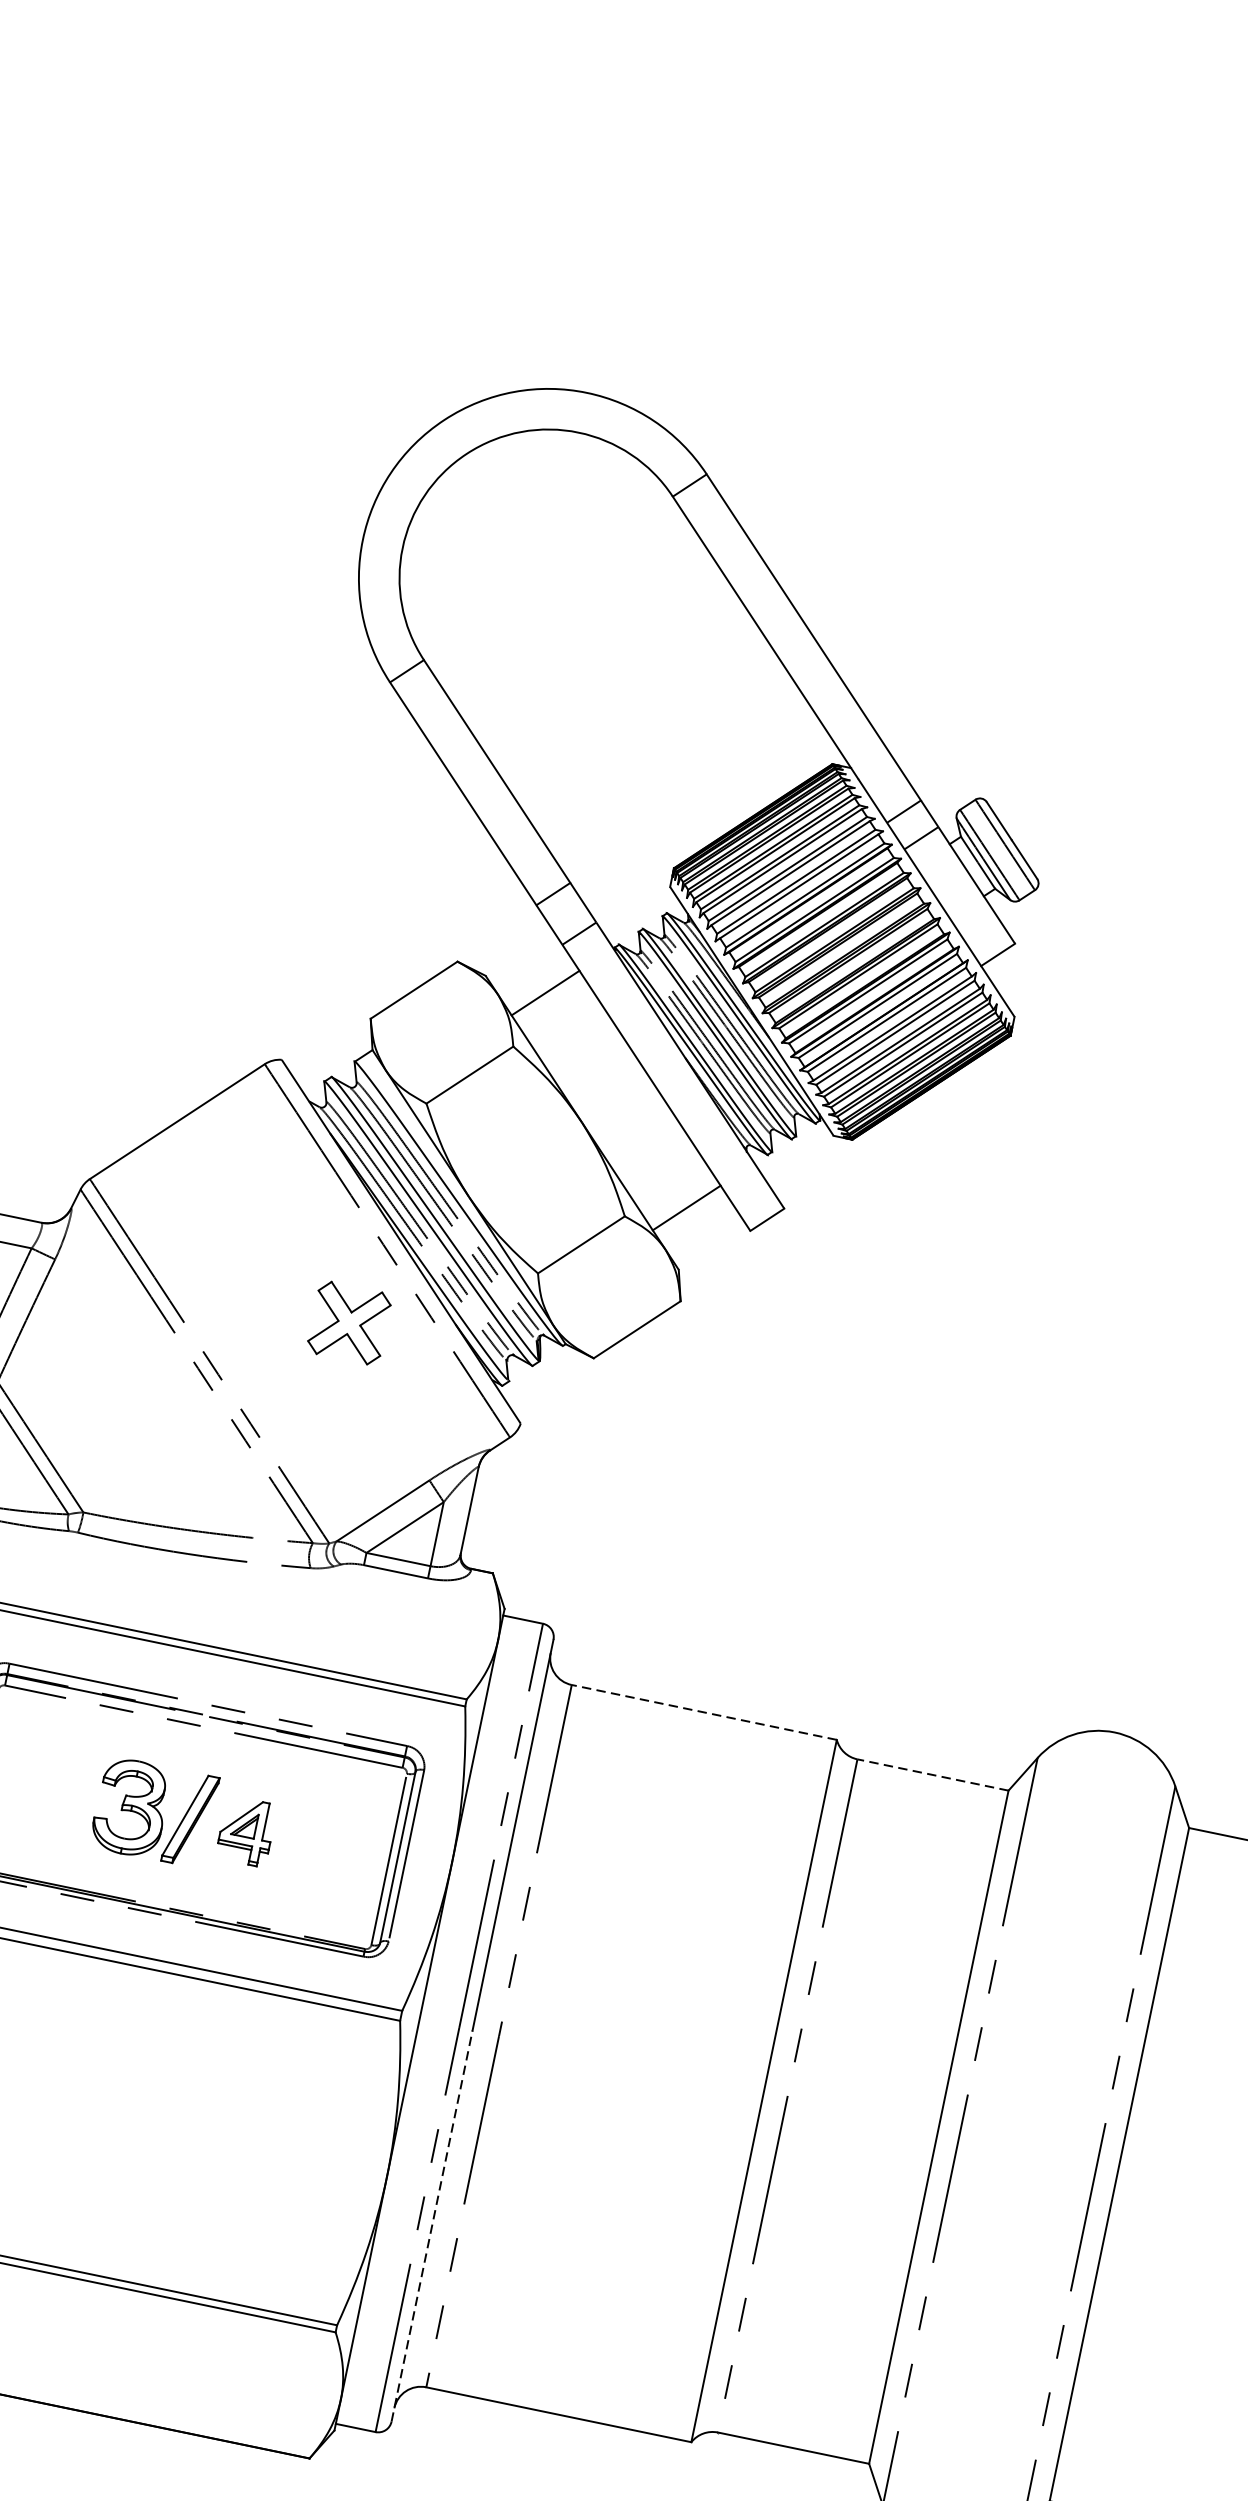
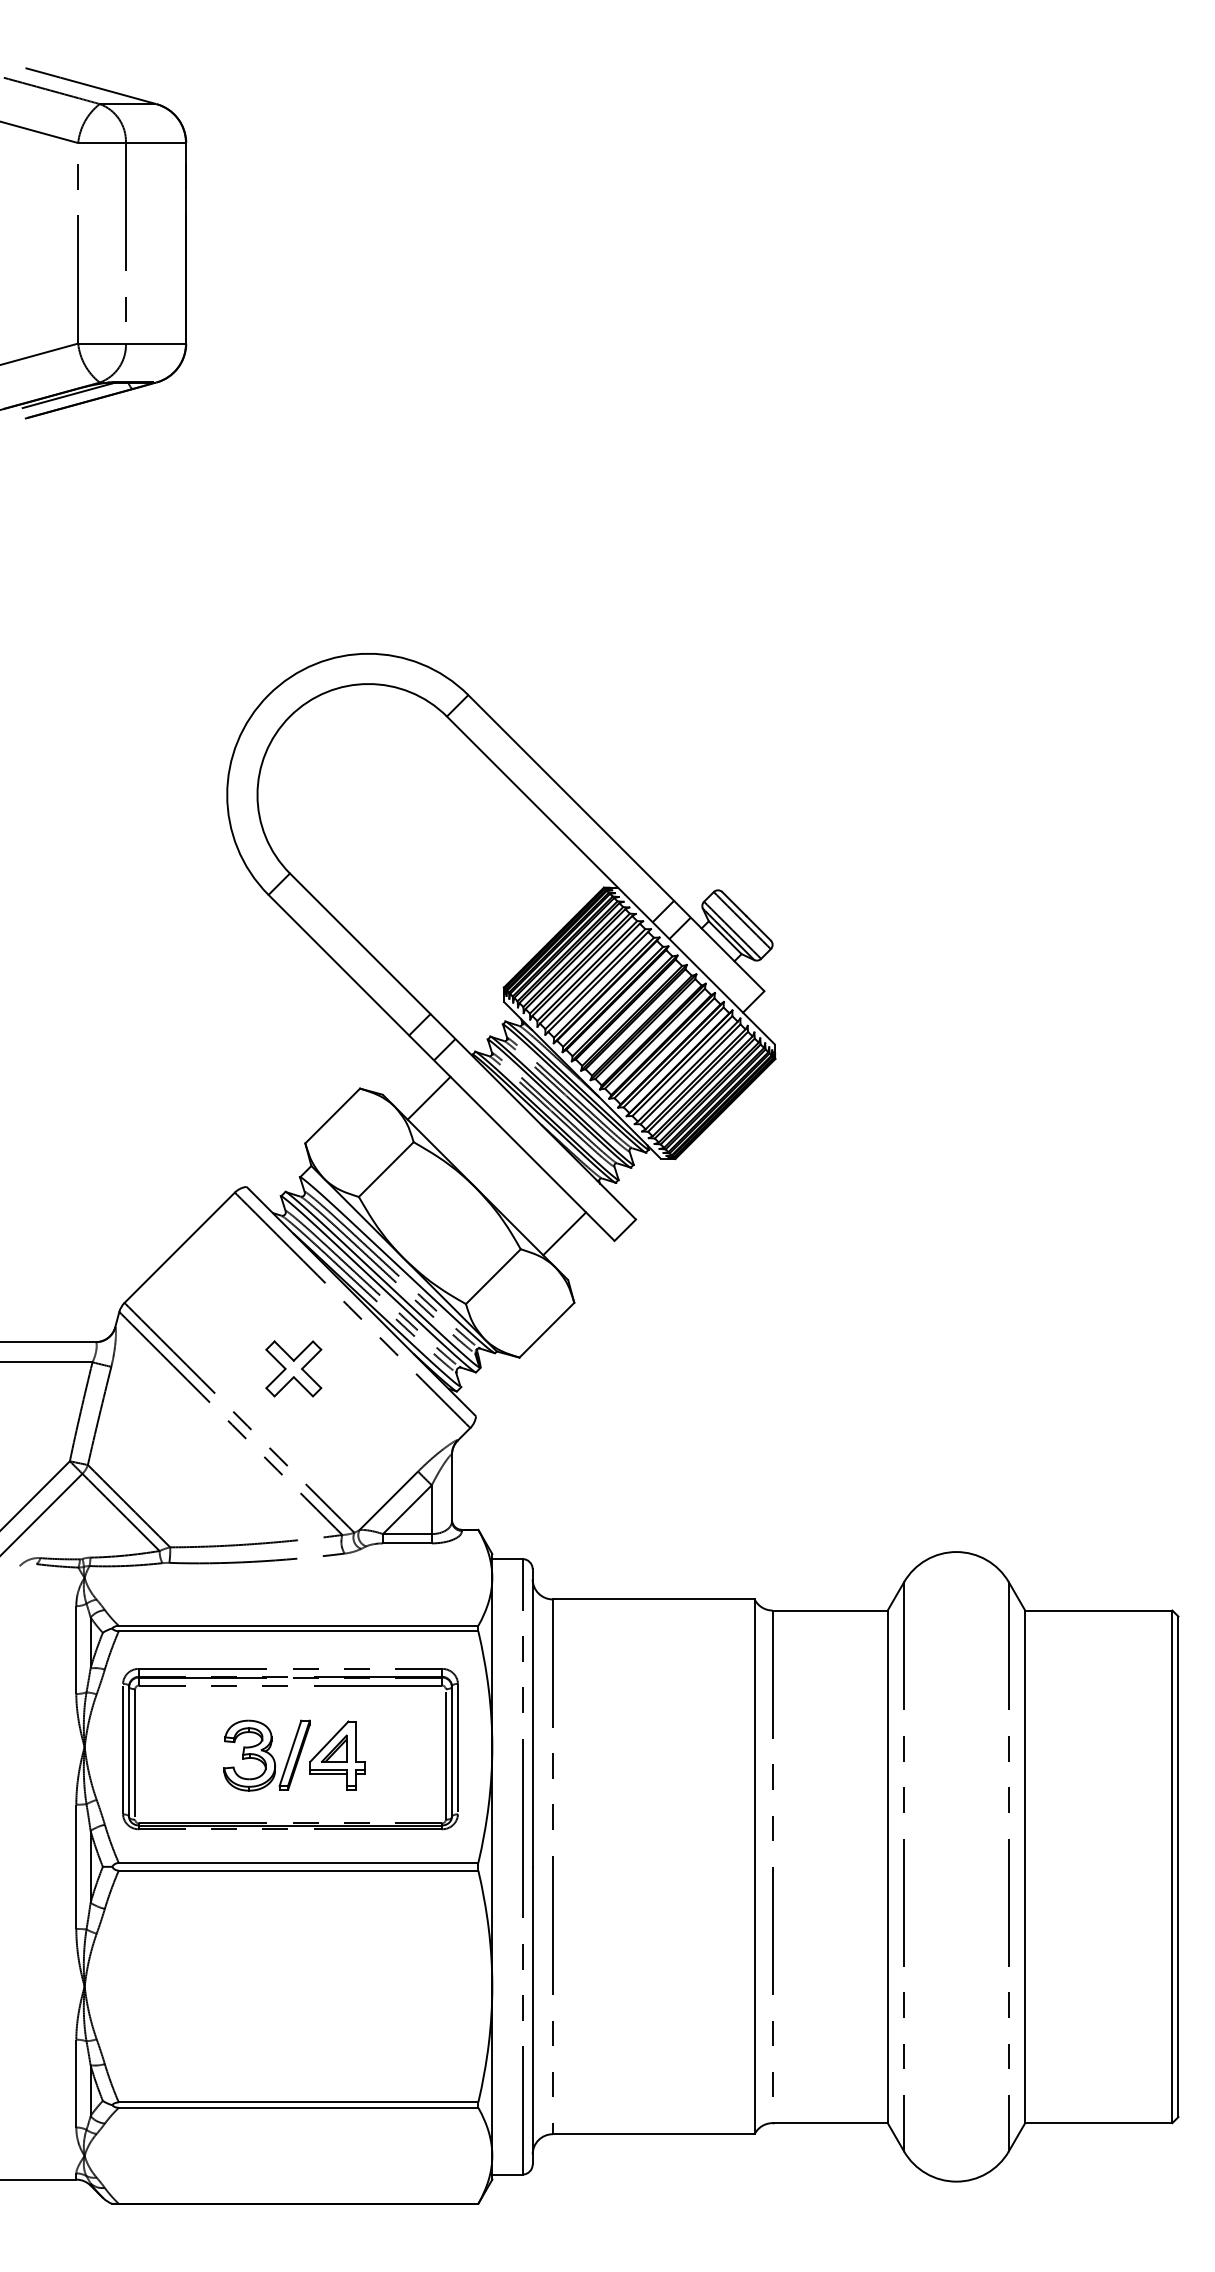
part: (349, 1322) -> (293, 1368), moved
line: (703, 1712) -> (653, 1599), dashed -> solid
line: (933, 1775) -> (830, 1610), dashed -> solid
part: (246, 1831) -> (337, 1755), size x1.43
line: (431, 2225) -> (532, 2015), dashed -> solid

